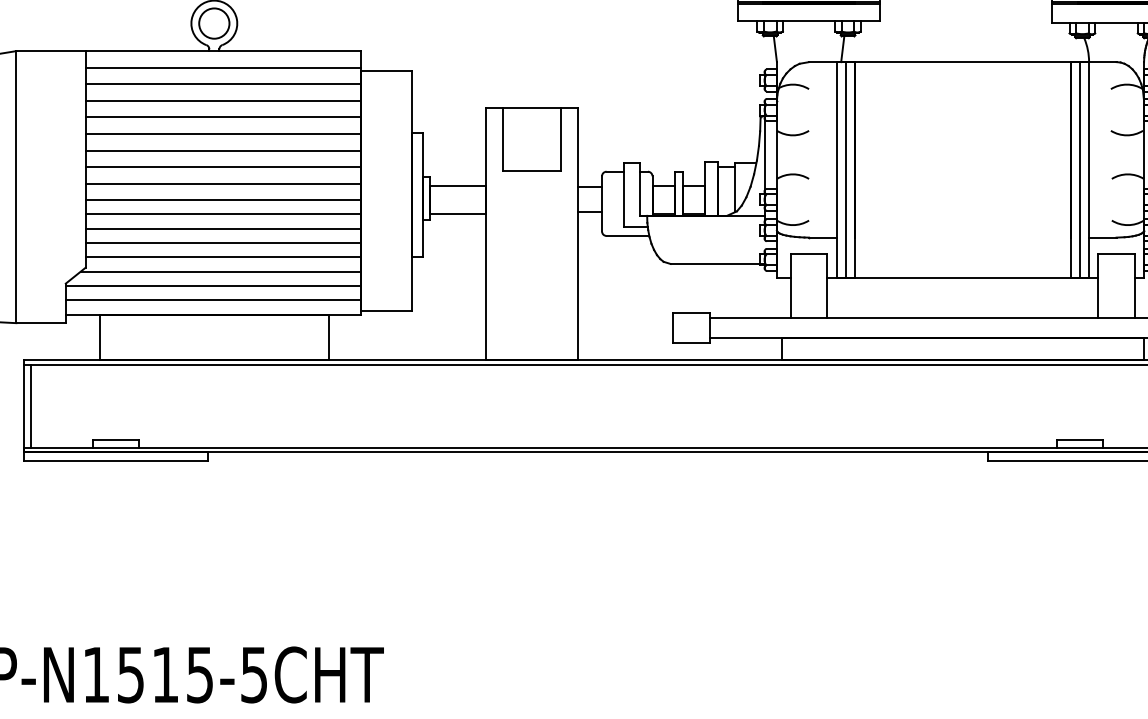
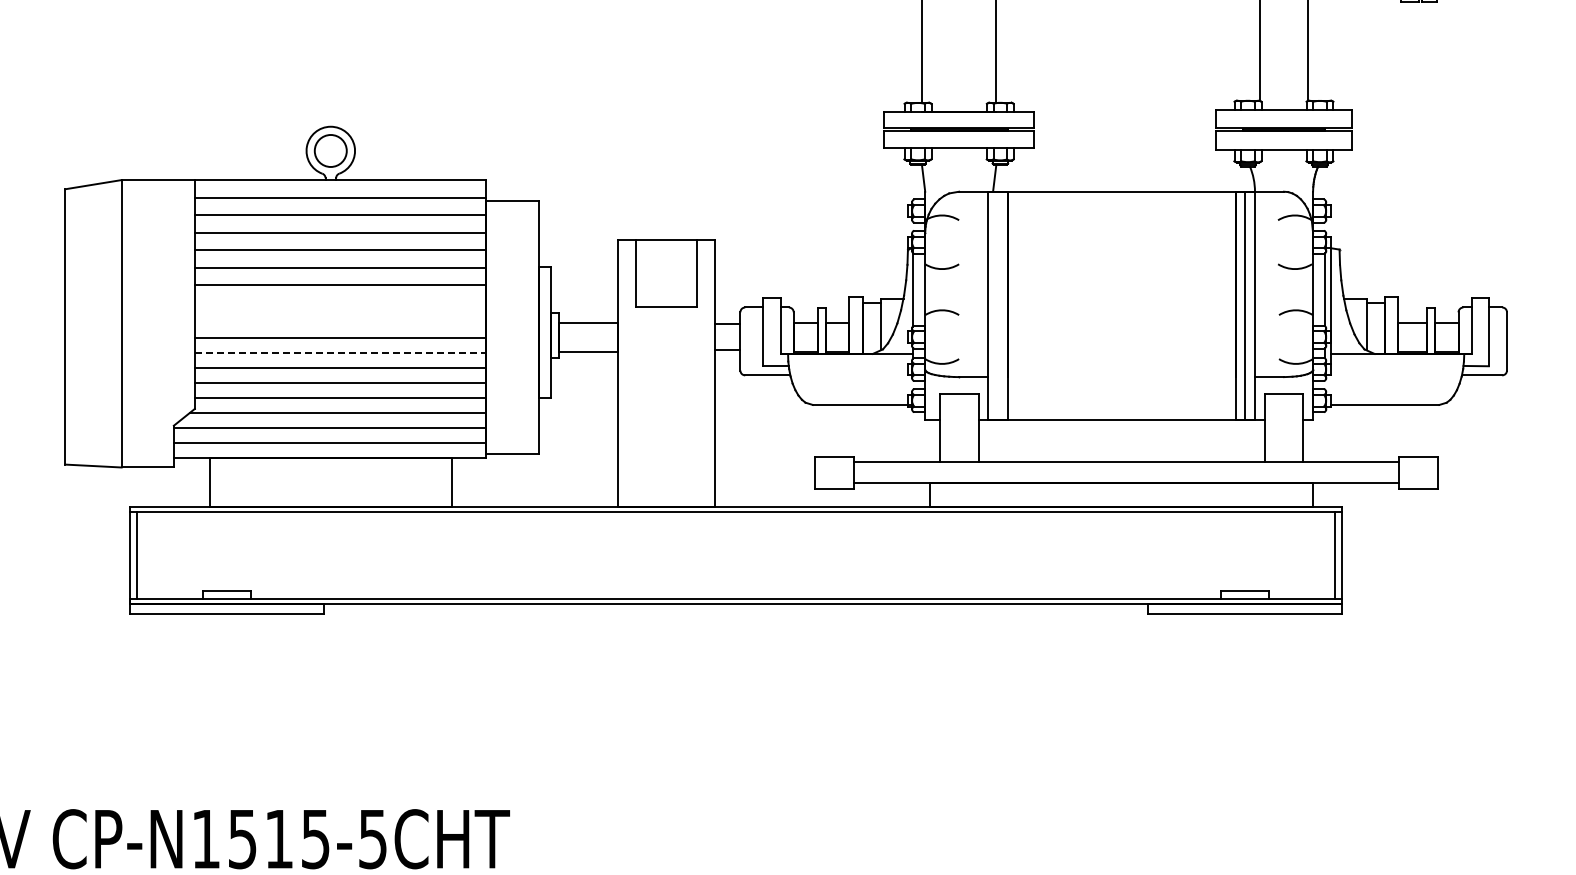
line: (222, 166) -> (339, 302), removed
line: (845, 169) -> (997, 305), removed
line: (222, 184) -> (339, 320), removed
line: (223, 214) -> (340, 352), solid -> dashed

